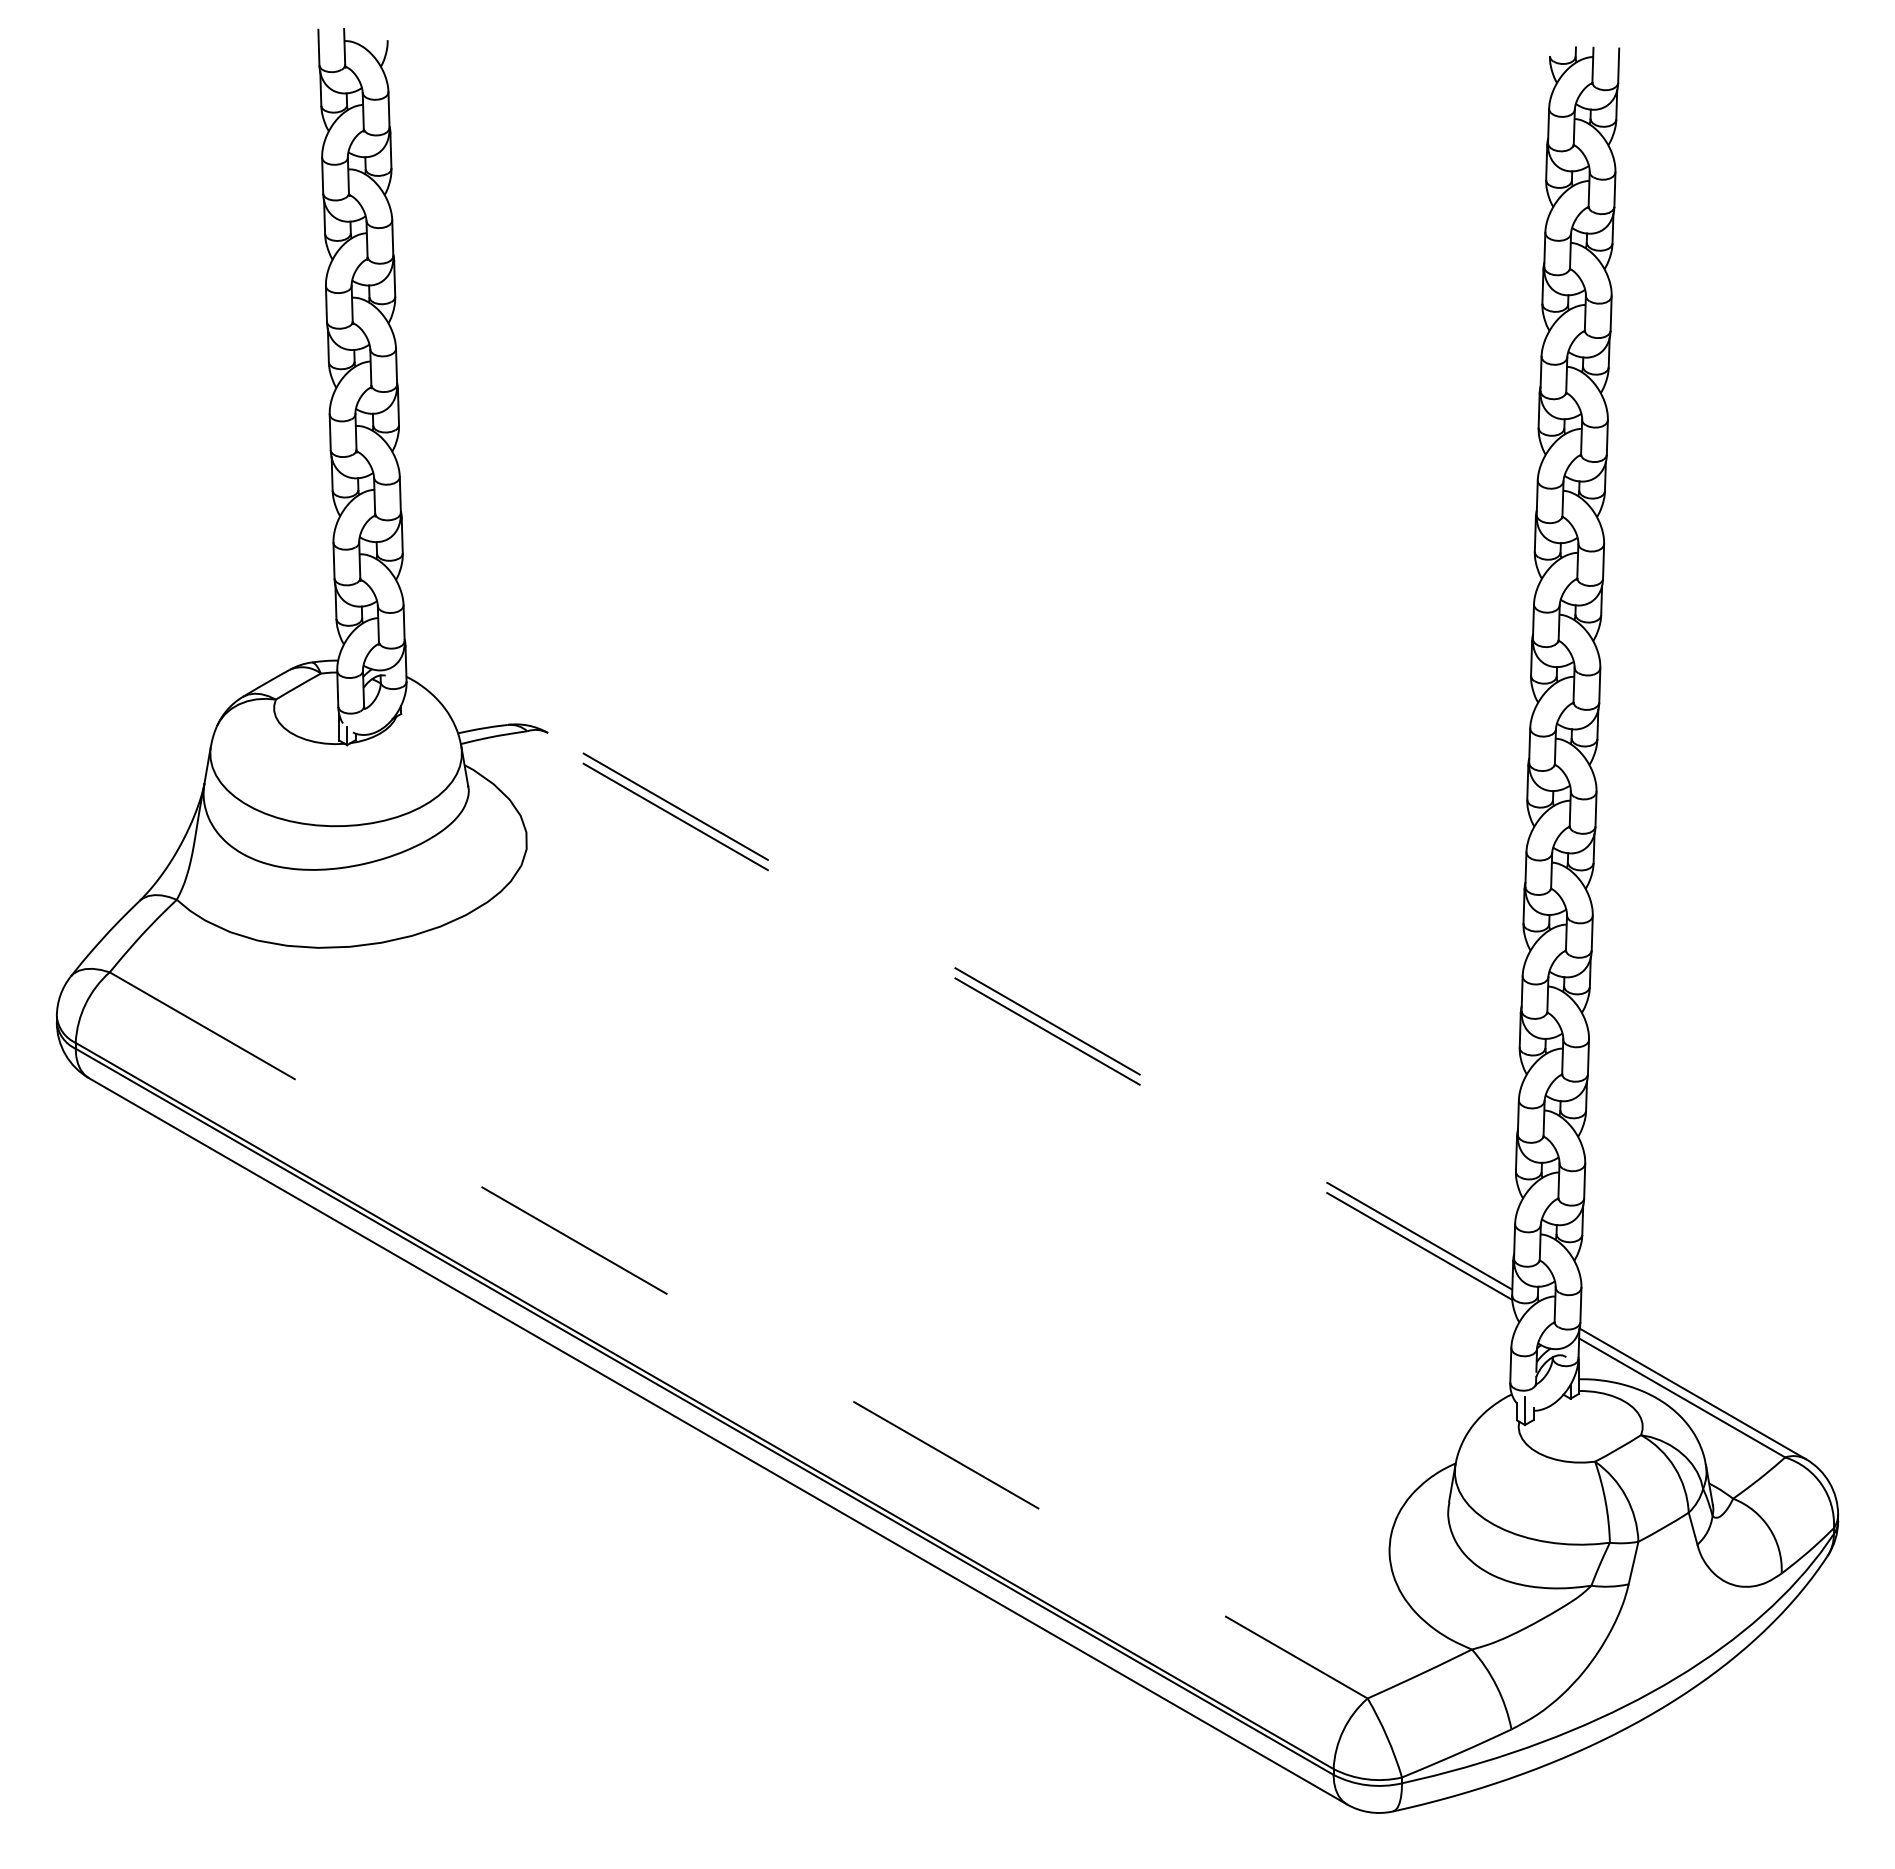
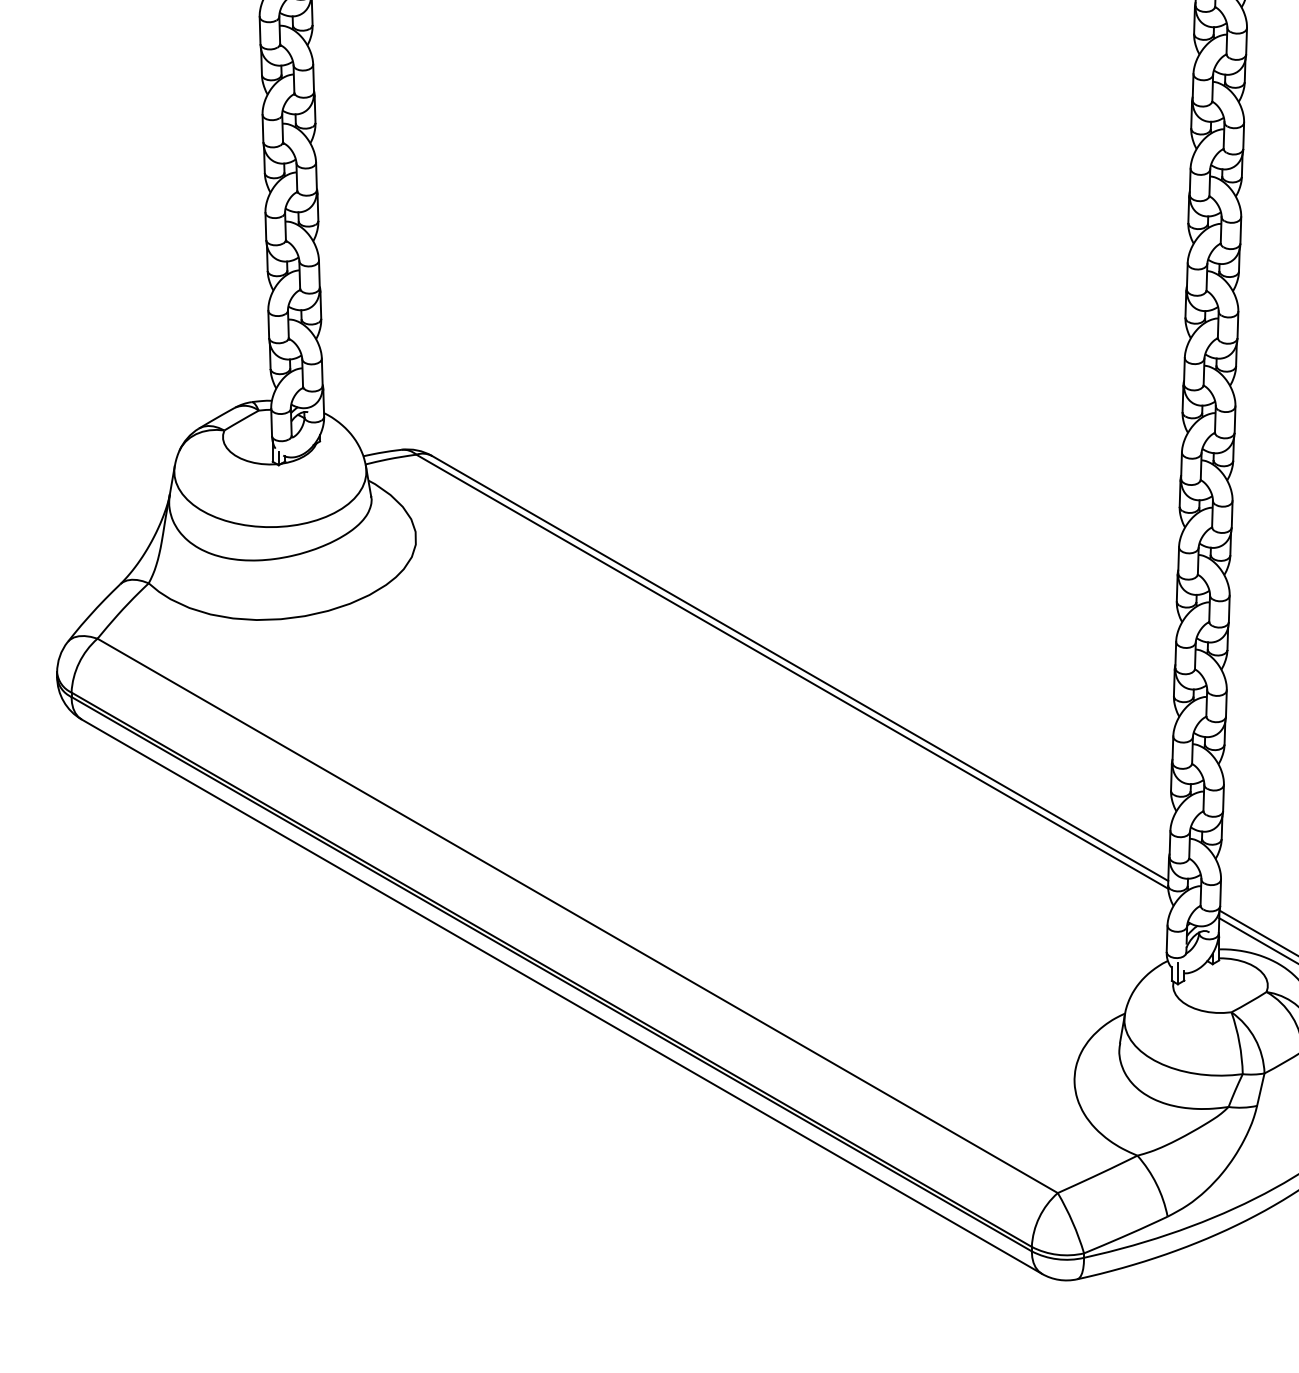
line: (1030, 1011) -> (800, 668), dashed -> solid
line: (1019, 1015) -> (792, 671), dashed -> solid
line: (739, 1335) -> (578, 915), dashed -> solid

